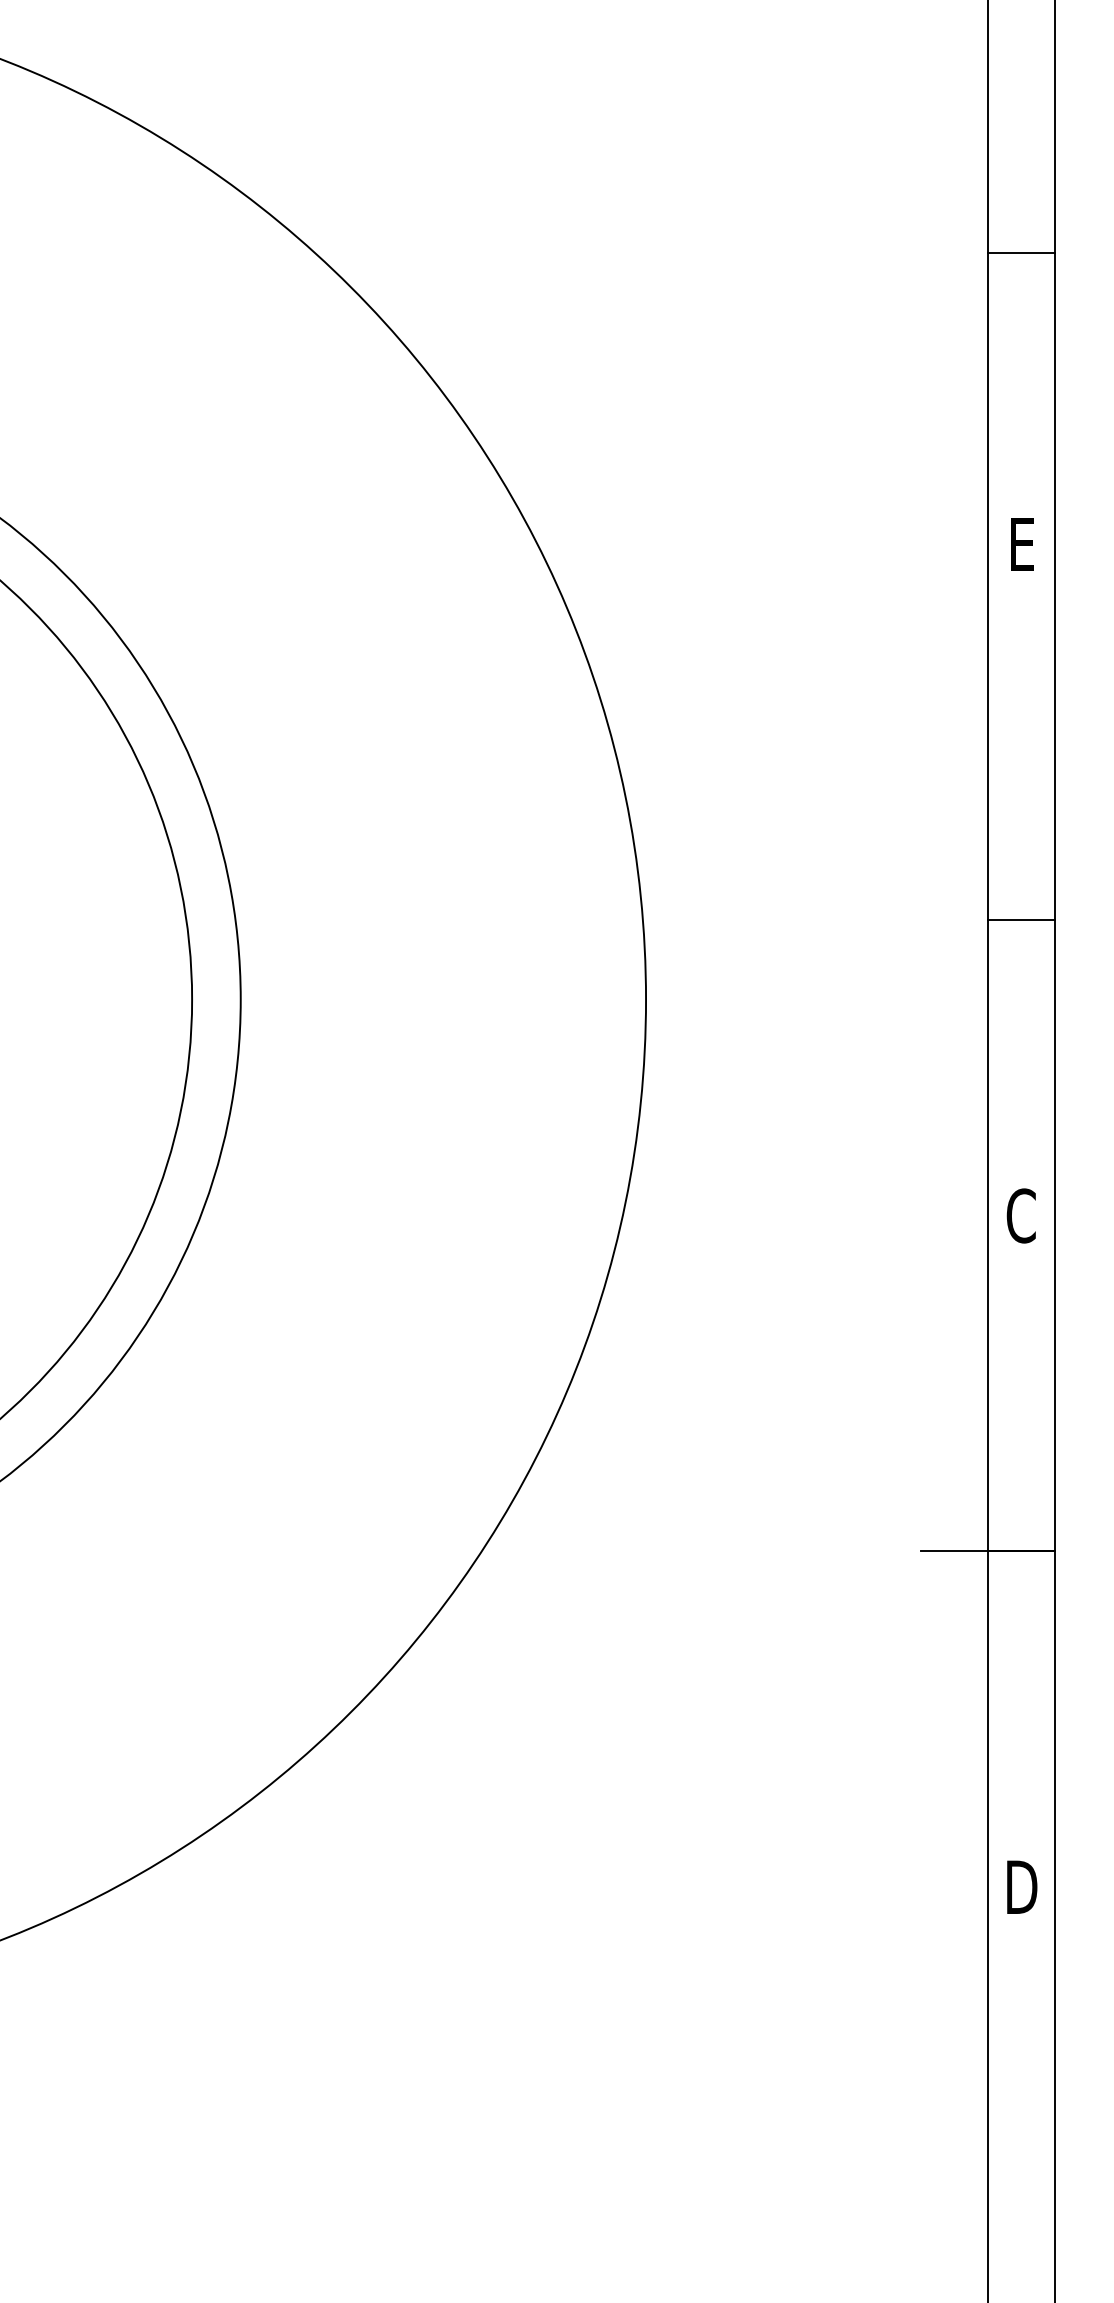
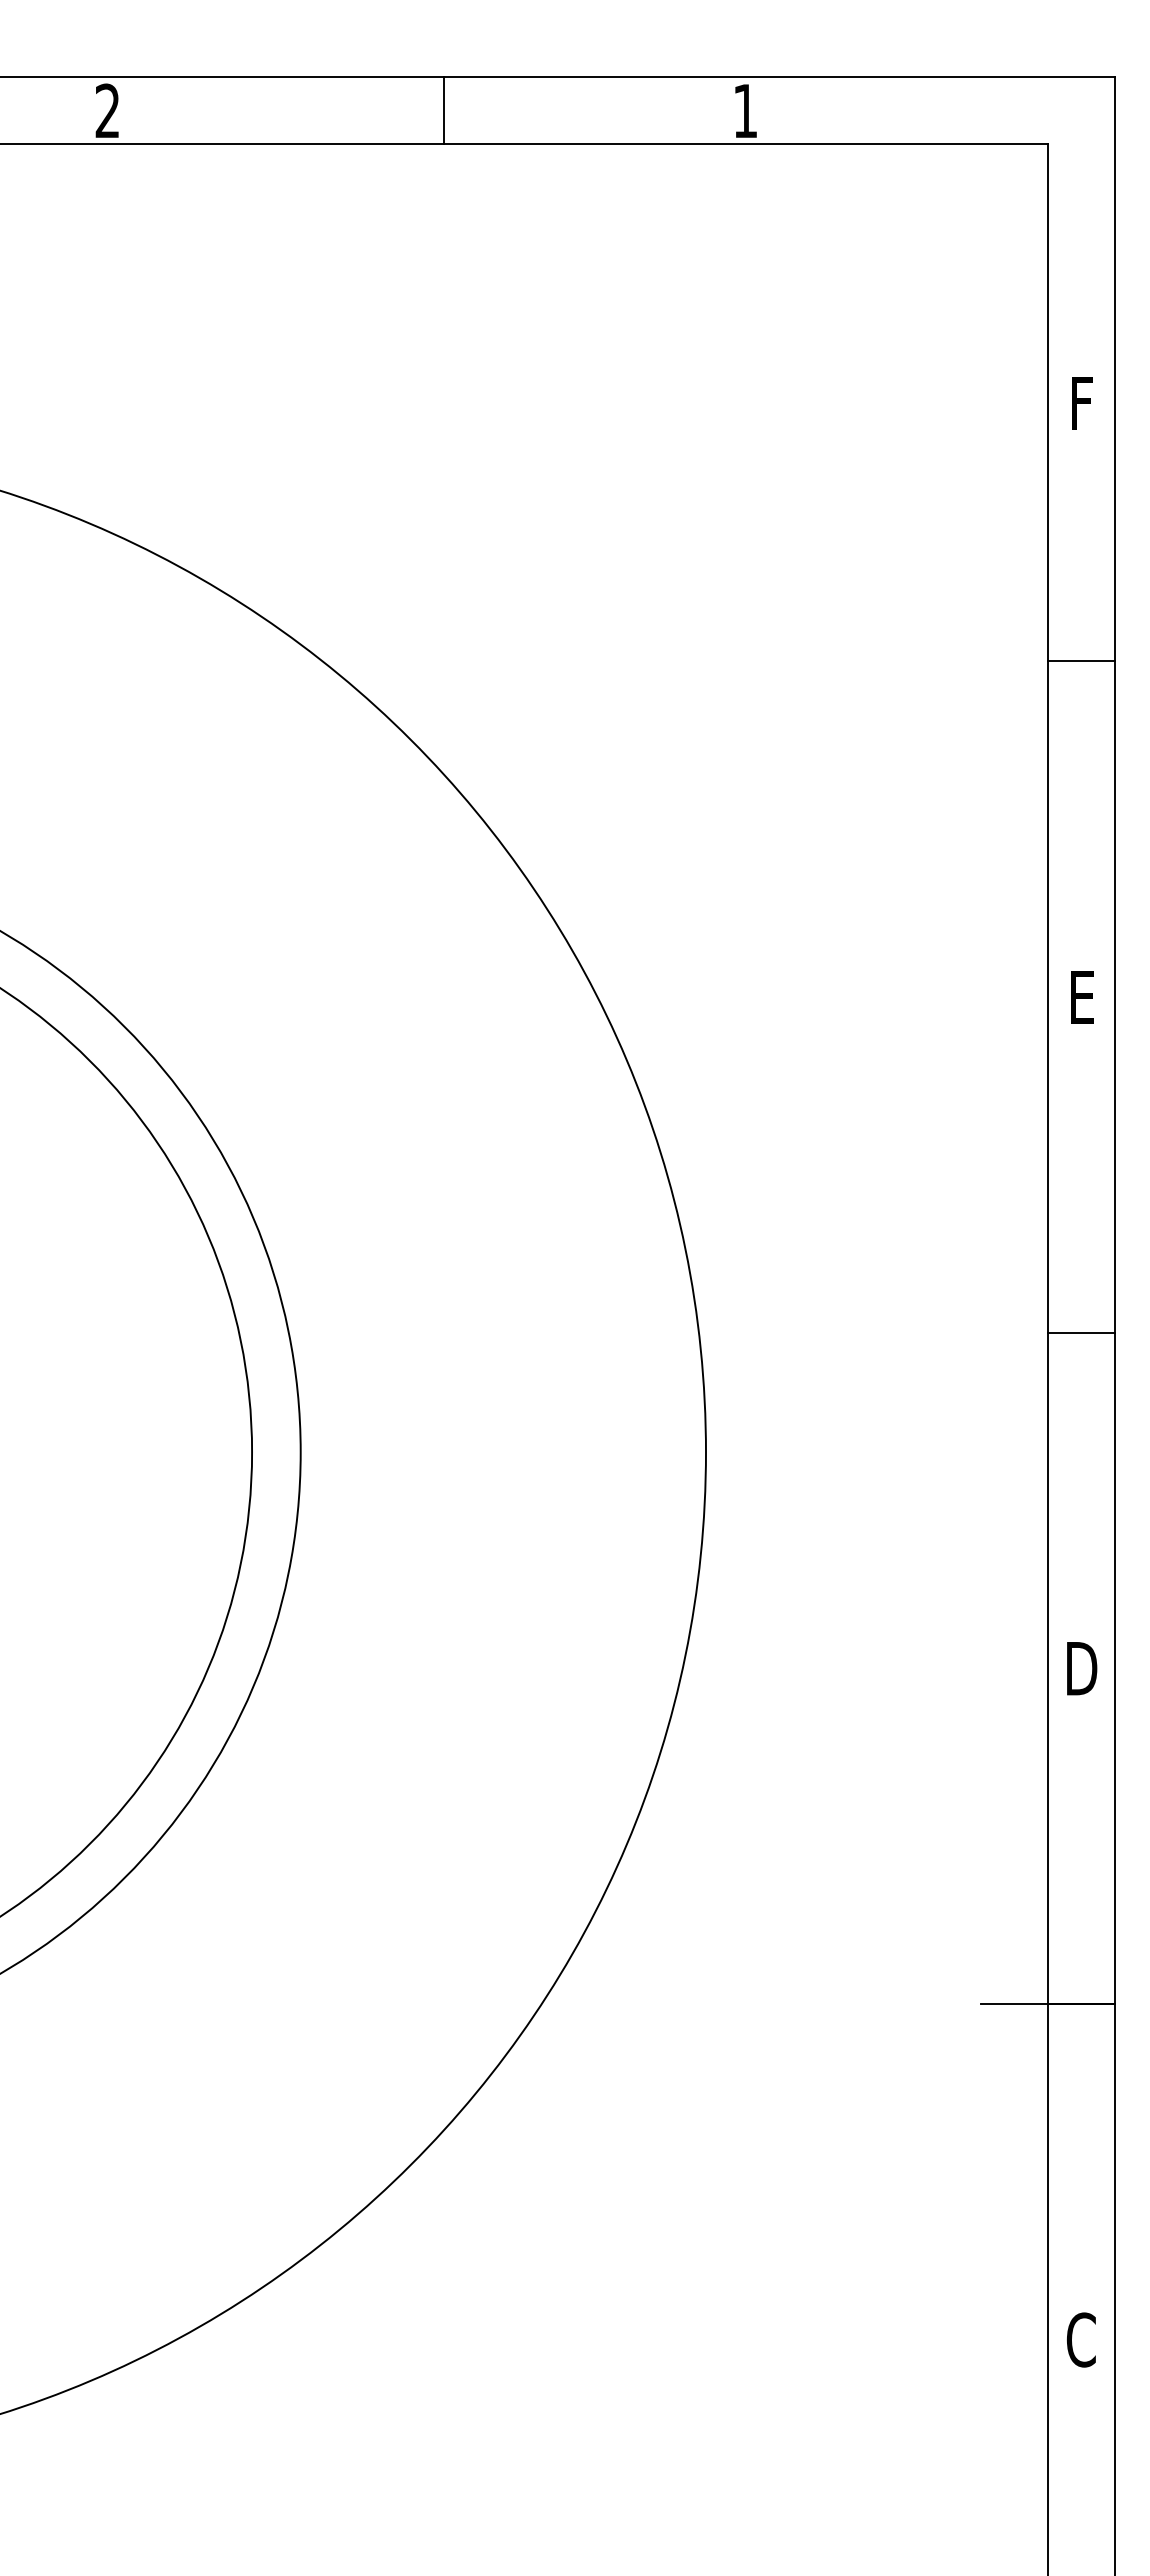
line: (1021, 252) -> (1081, 661), moved
line: (1021, 919) -> (1081, 1332), moved
text: (1021, 1215) -> (1081, 1668), C -> D
text: (1021, 1886) -> (1081, 2339), D -> C

